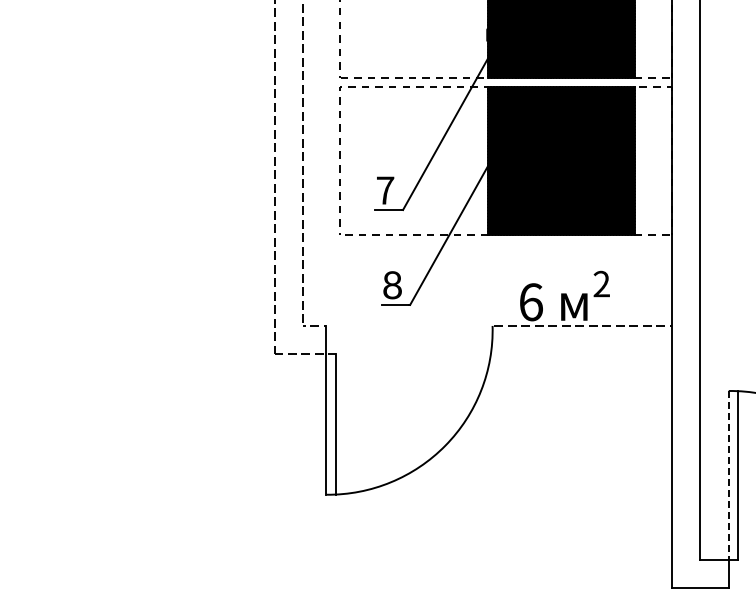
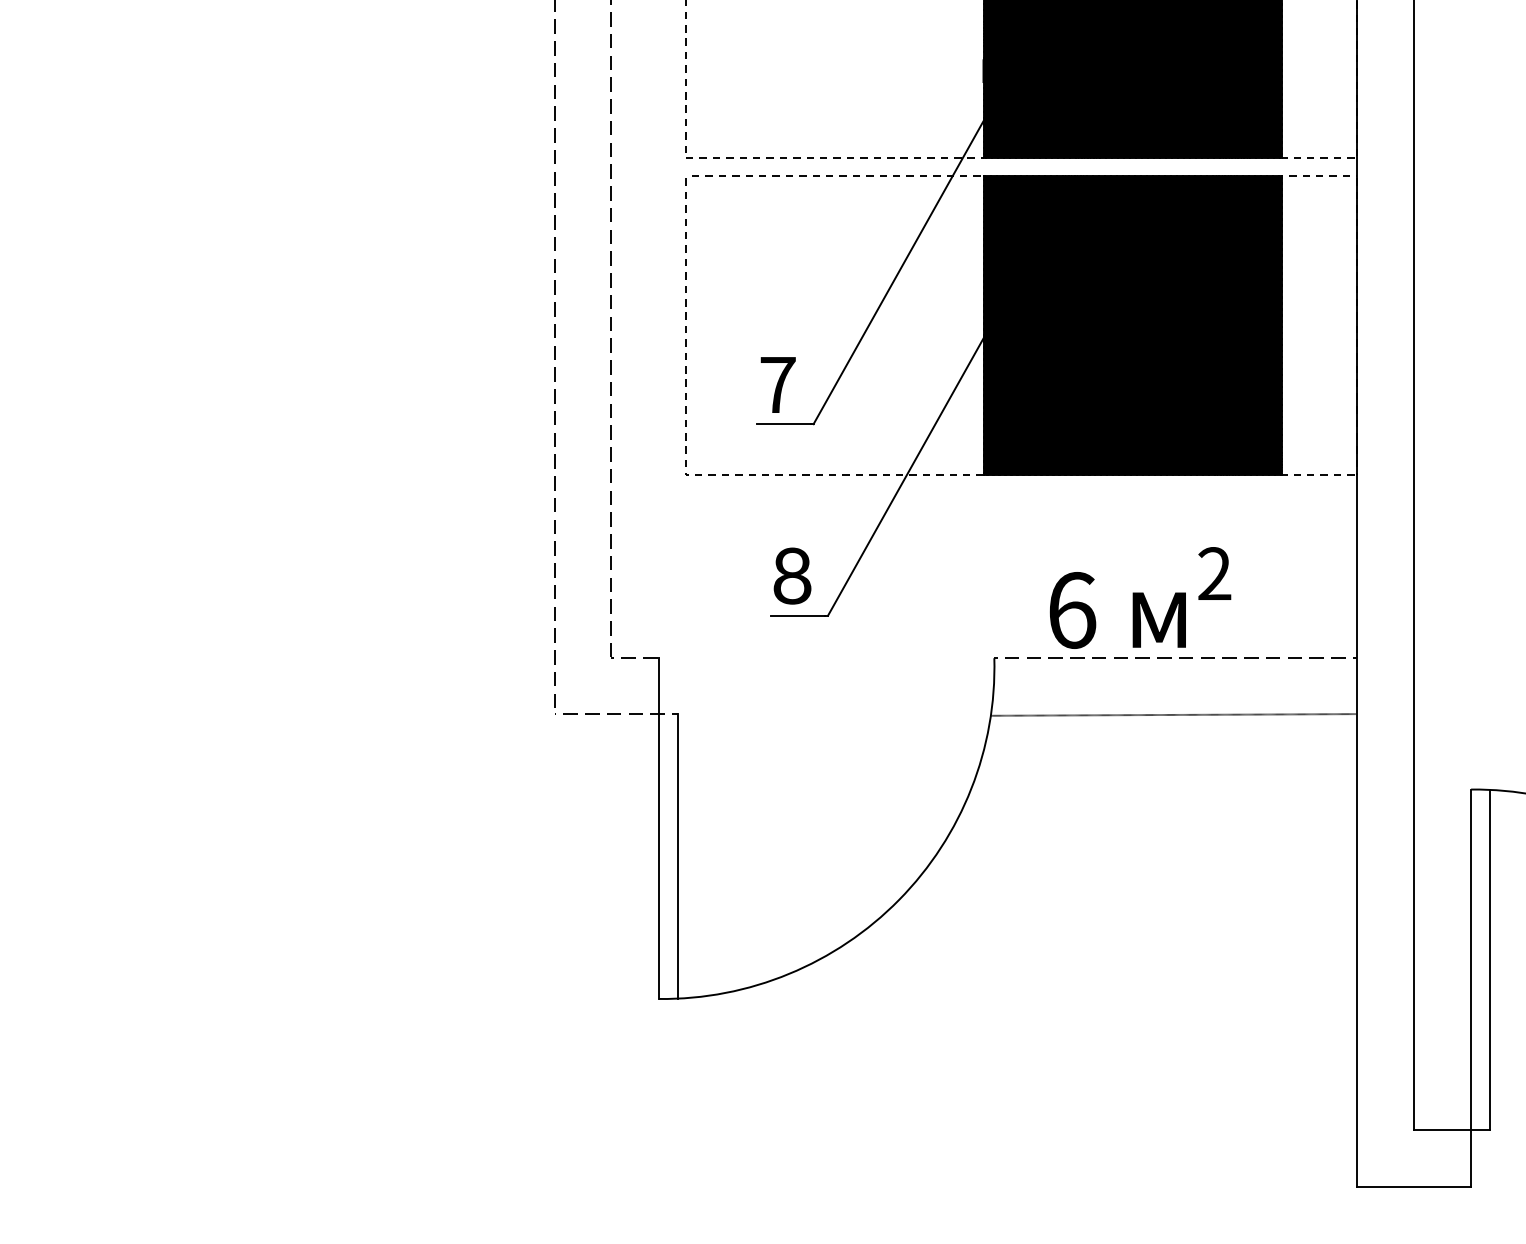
line: (581, 353) -> (1173, 713), added
line: (728, 475) -> (1470, 960), dashed -> solid

